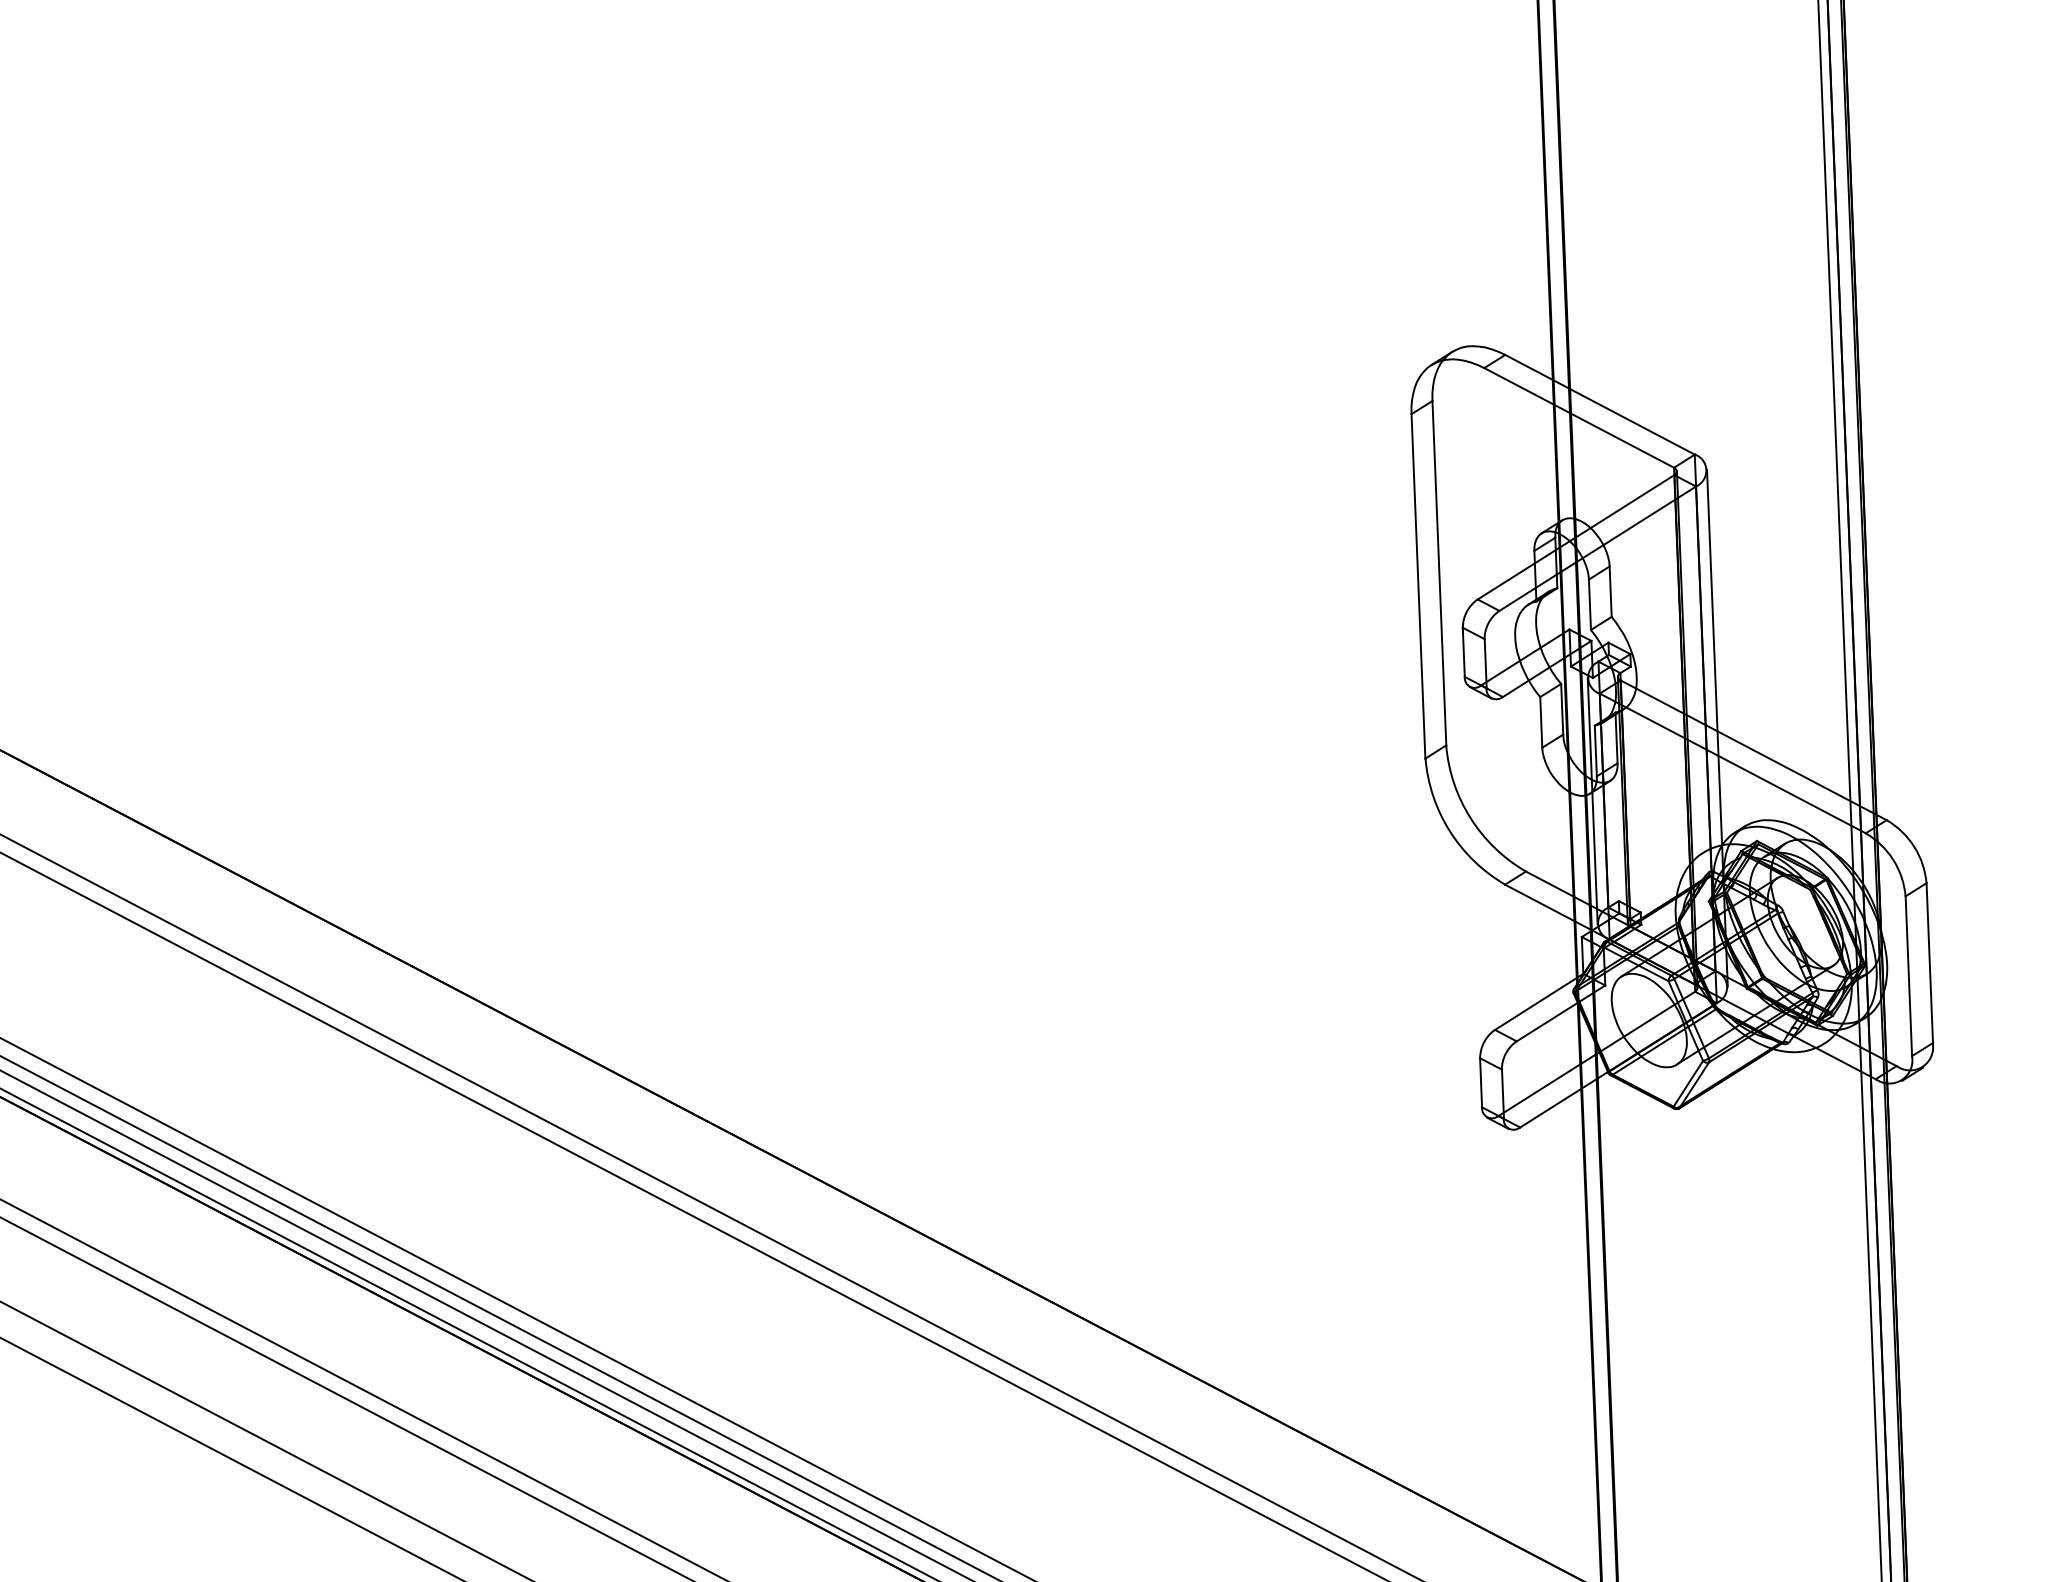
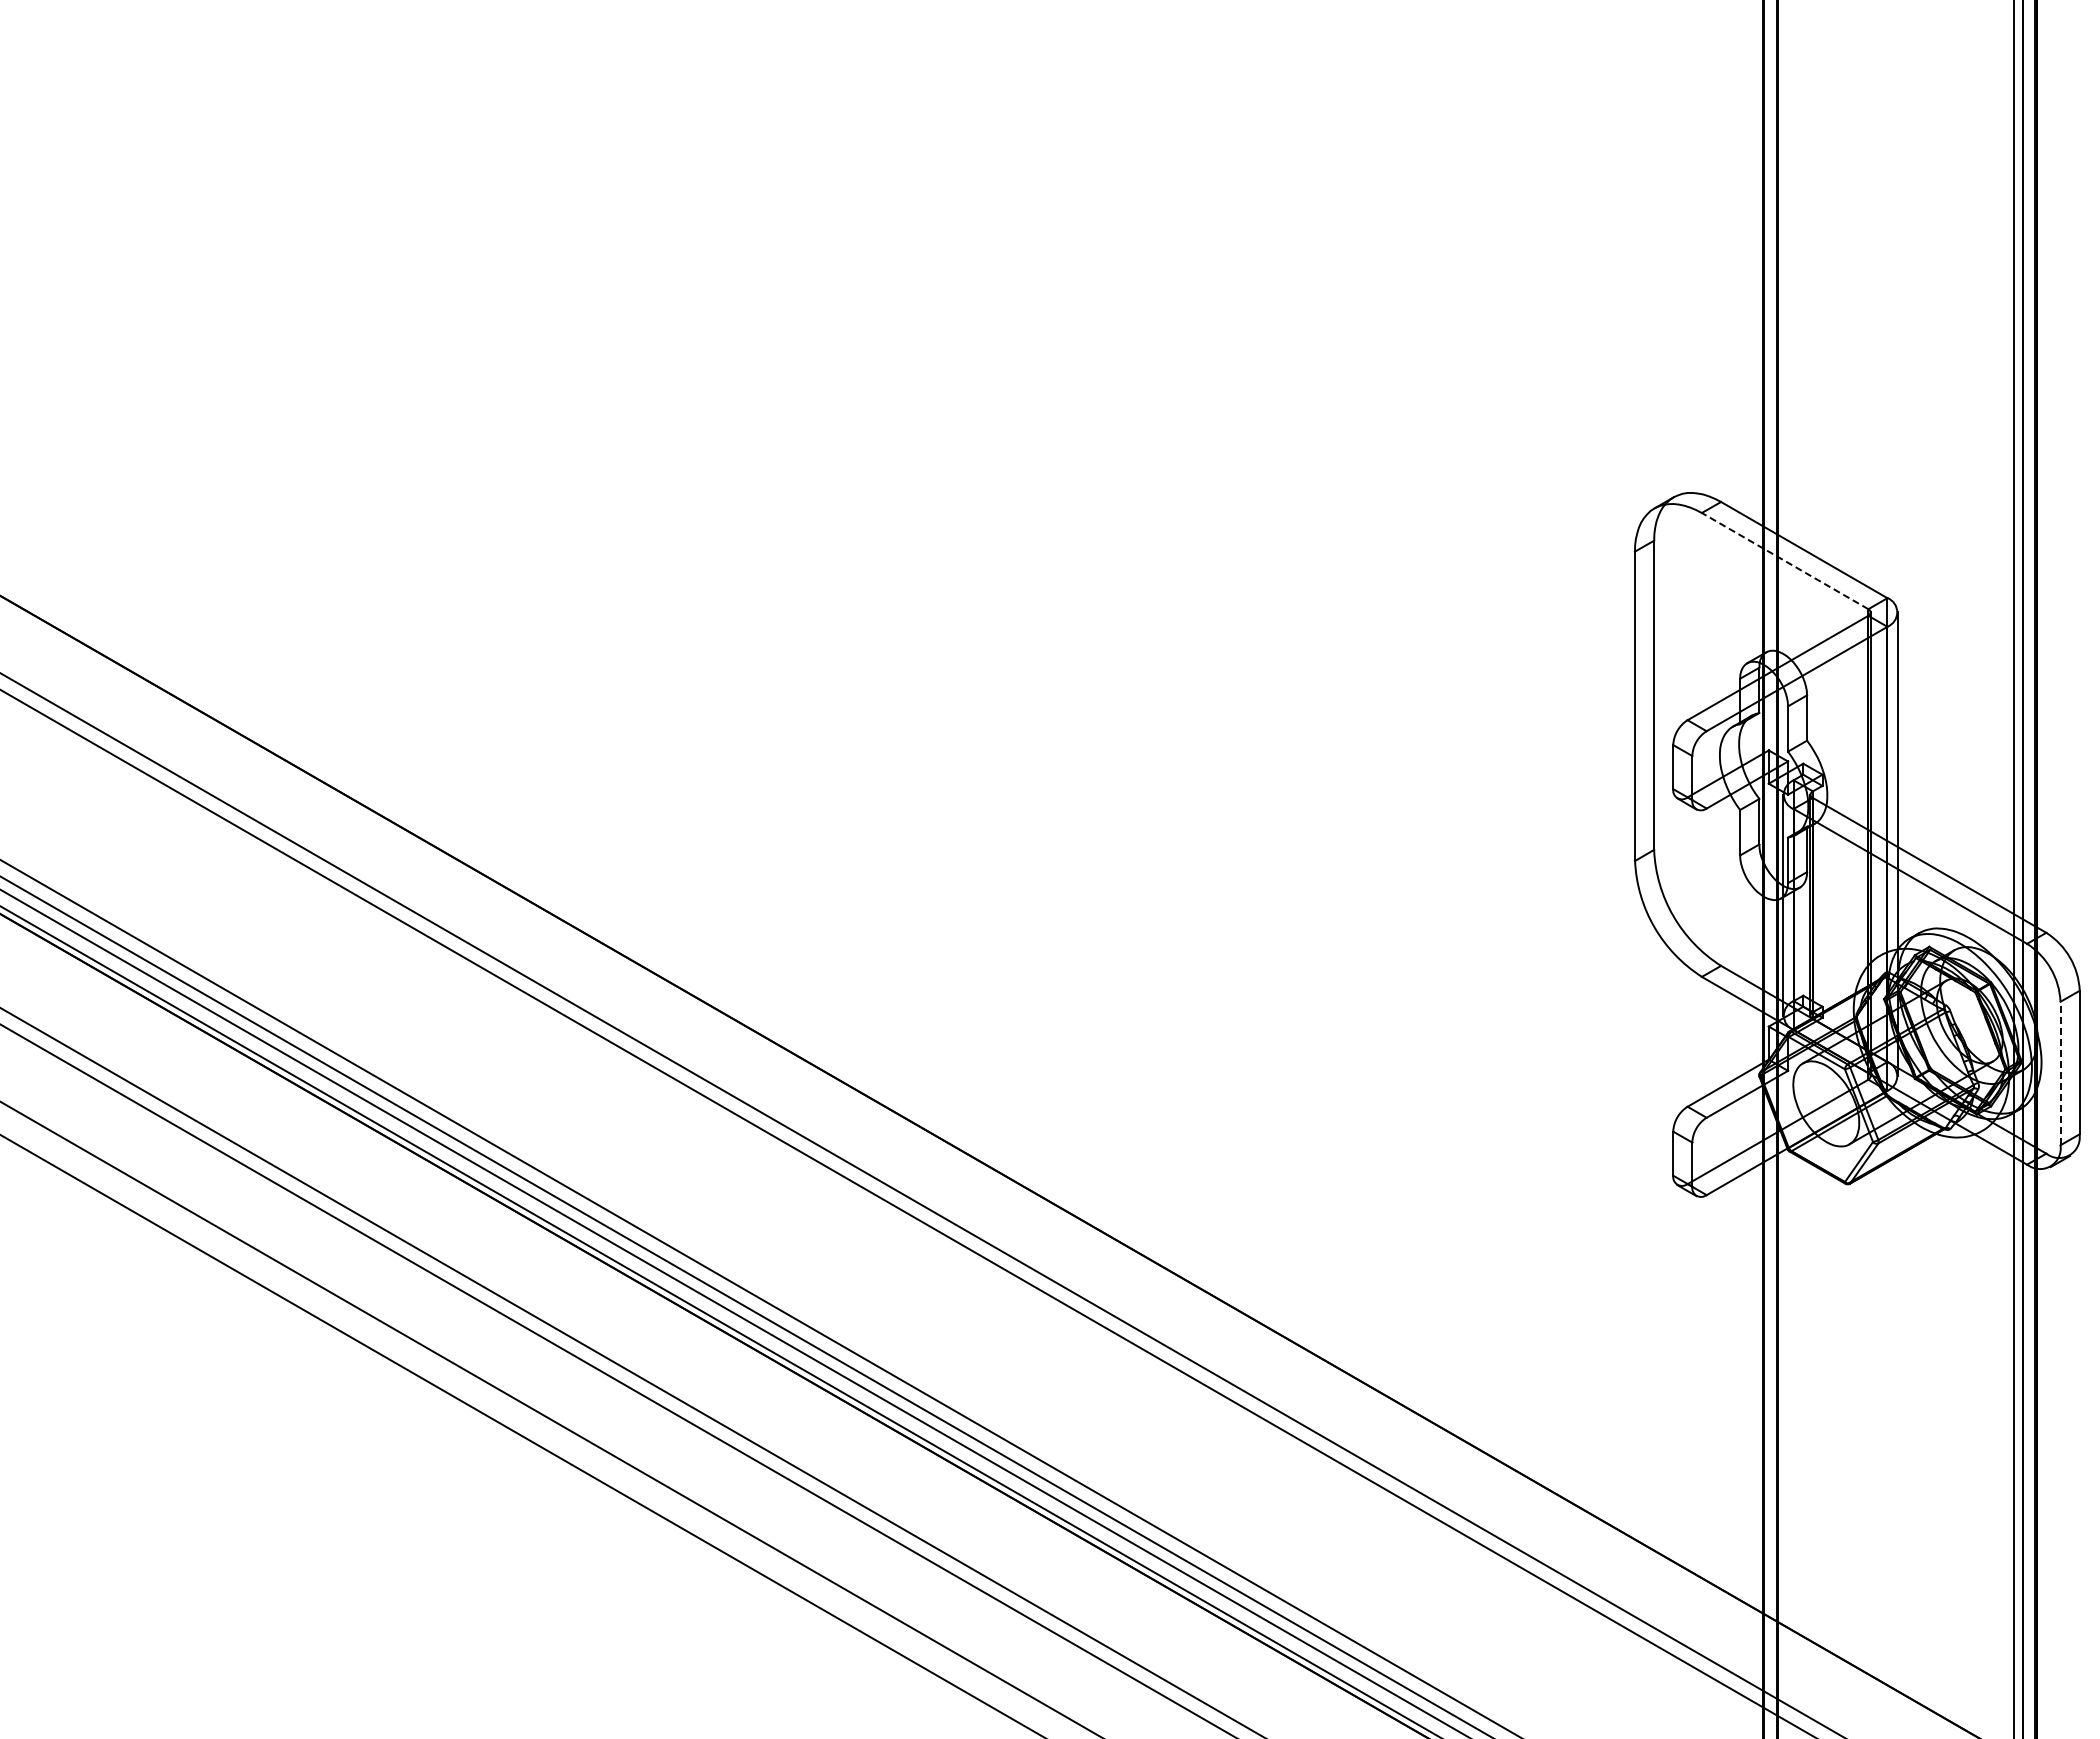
line: (1578, 417) -> (1784, 560), solid -> dashed
line: (1908, 976) -> (2060, 1073), solid -> dashed

